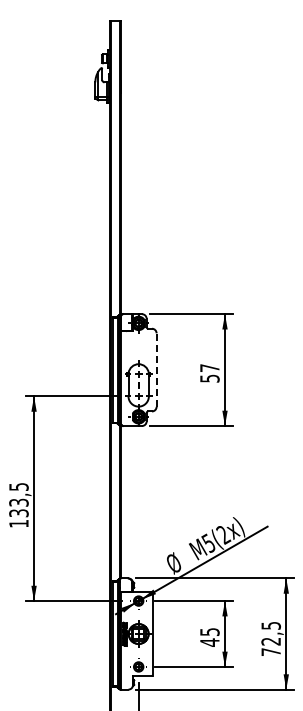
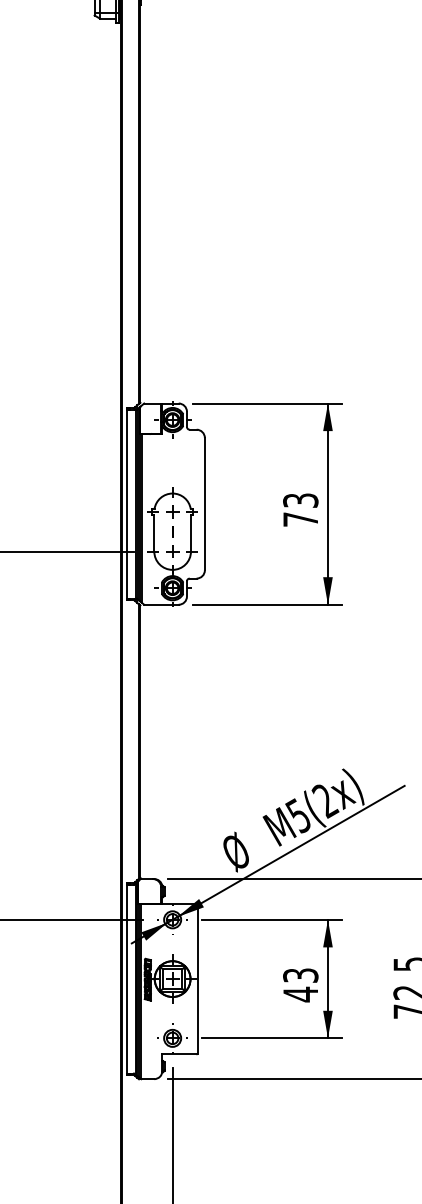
line: (156, 370) -> (204, 504), dashed -> solid
text: (209, 373) -> (300, 510), 57 -> 73
text: (209, 631) -> (300, 974), 45 -> 43

